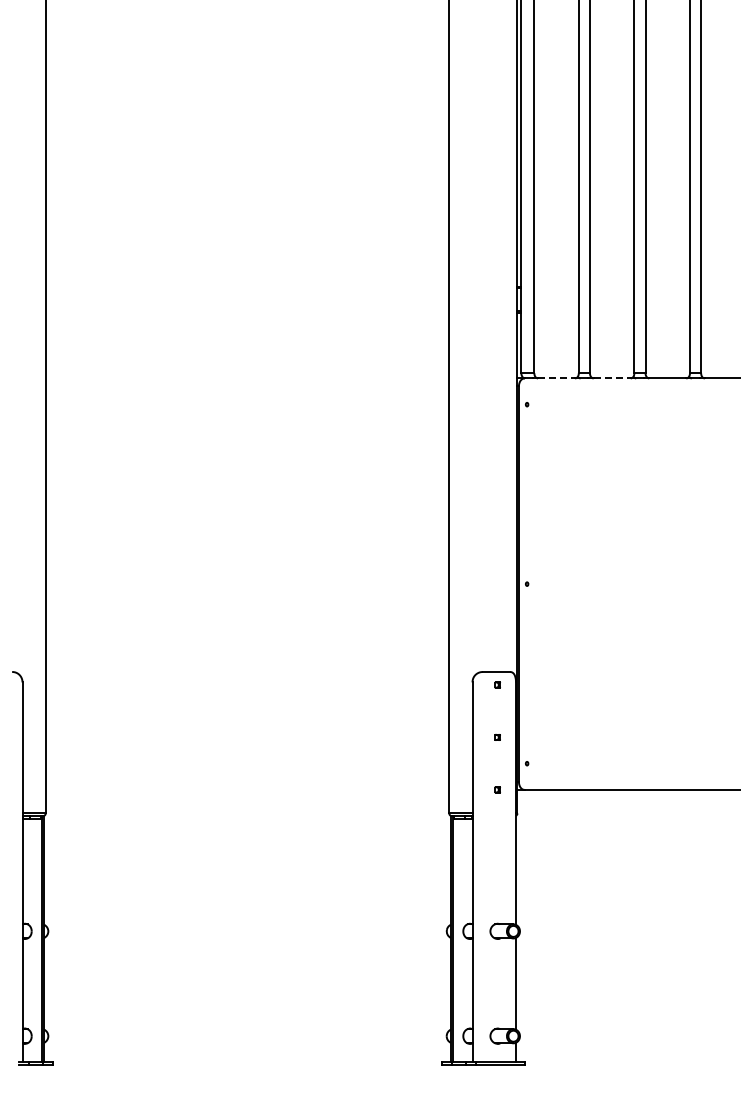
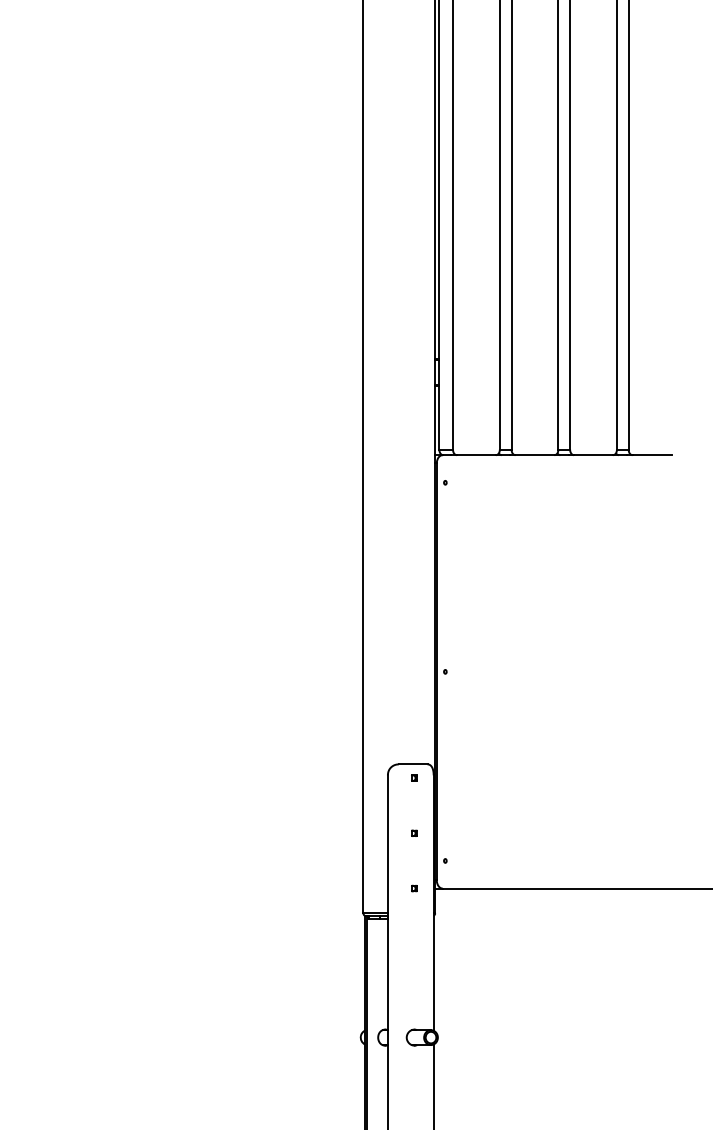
line: (556, 378) -> (476, 455), dashed -> solid
line: (612, 378) -> (535, 455), dashed -> solid

